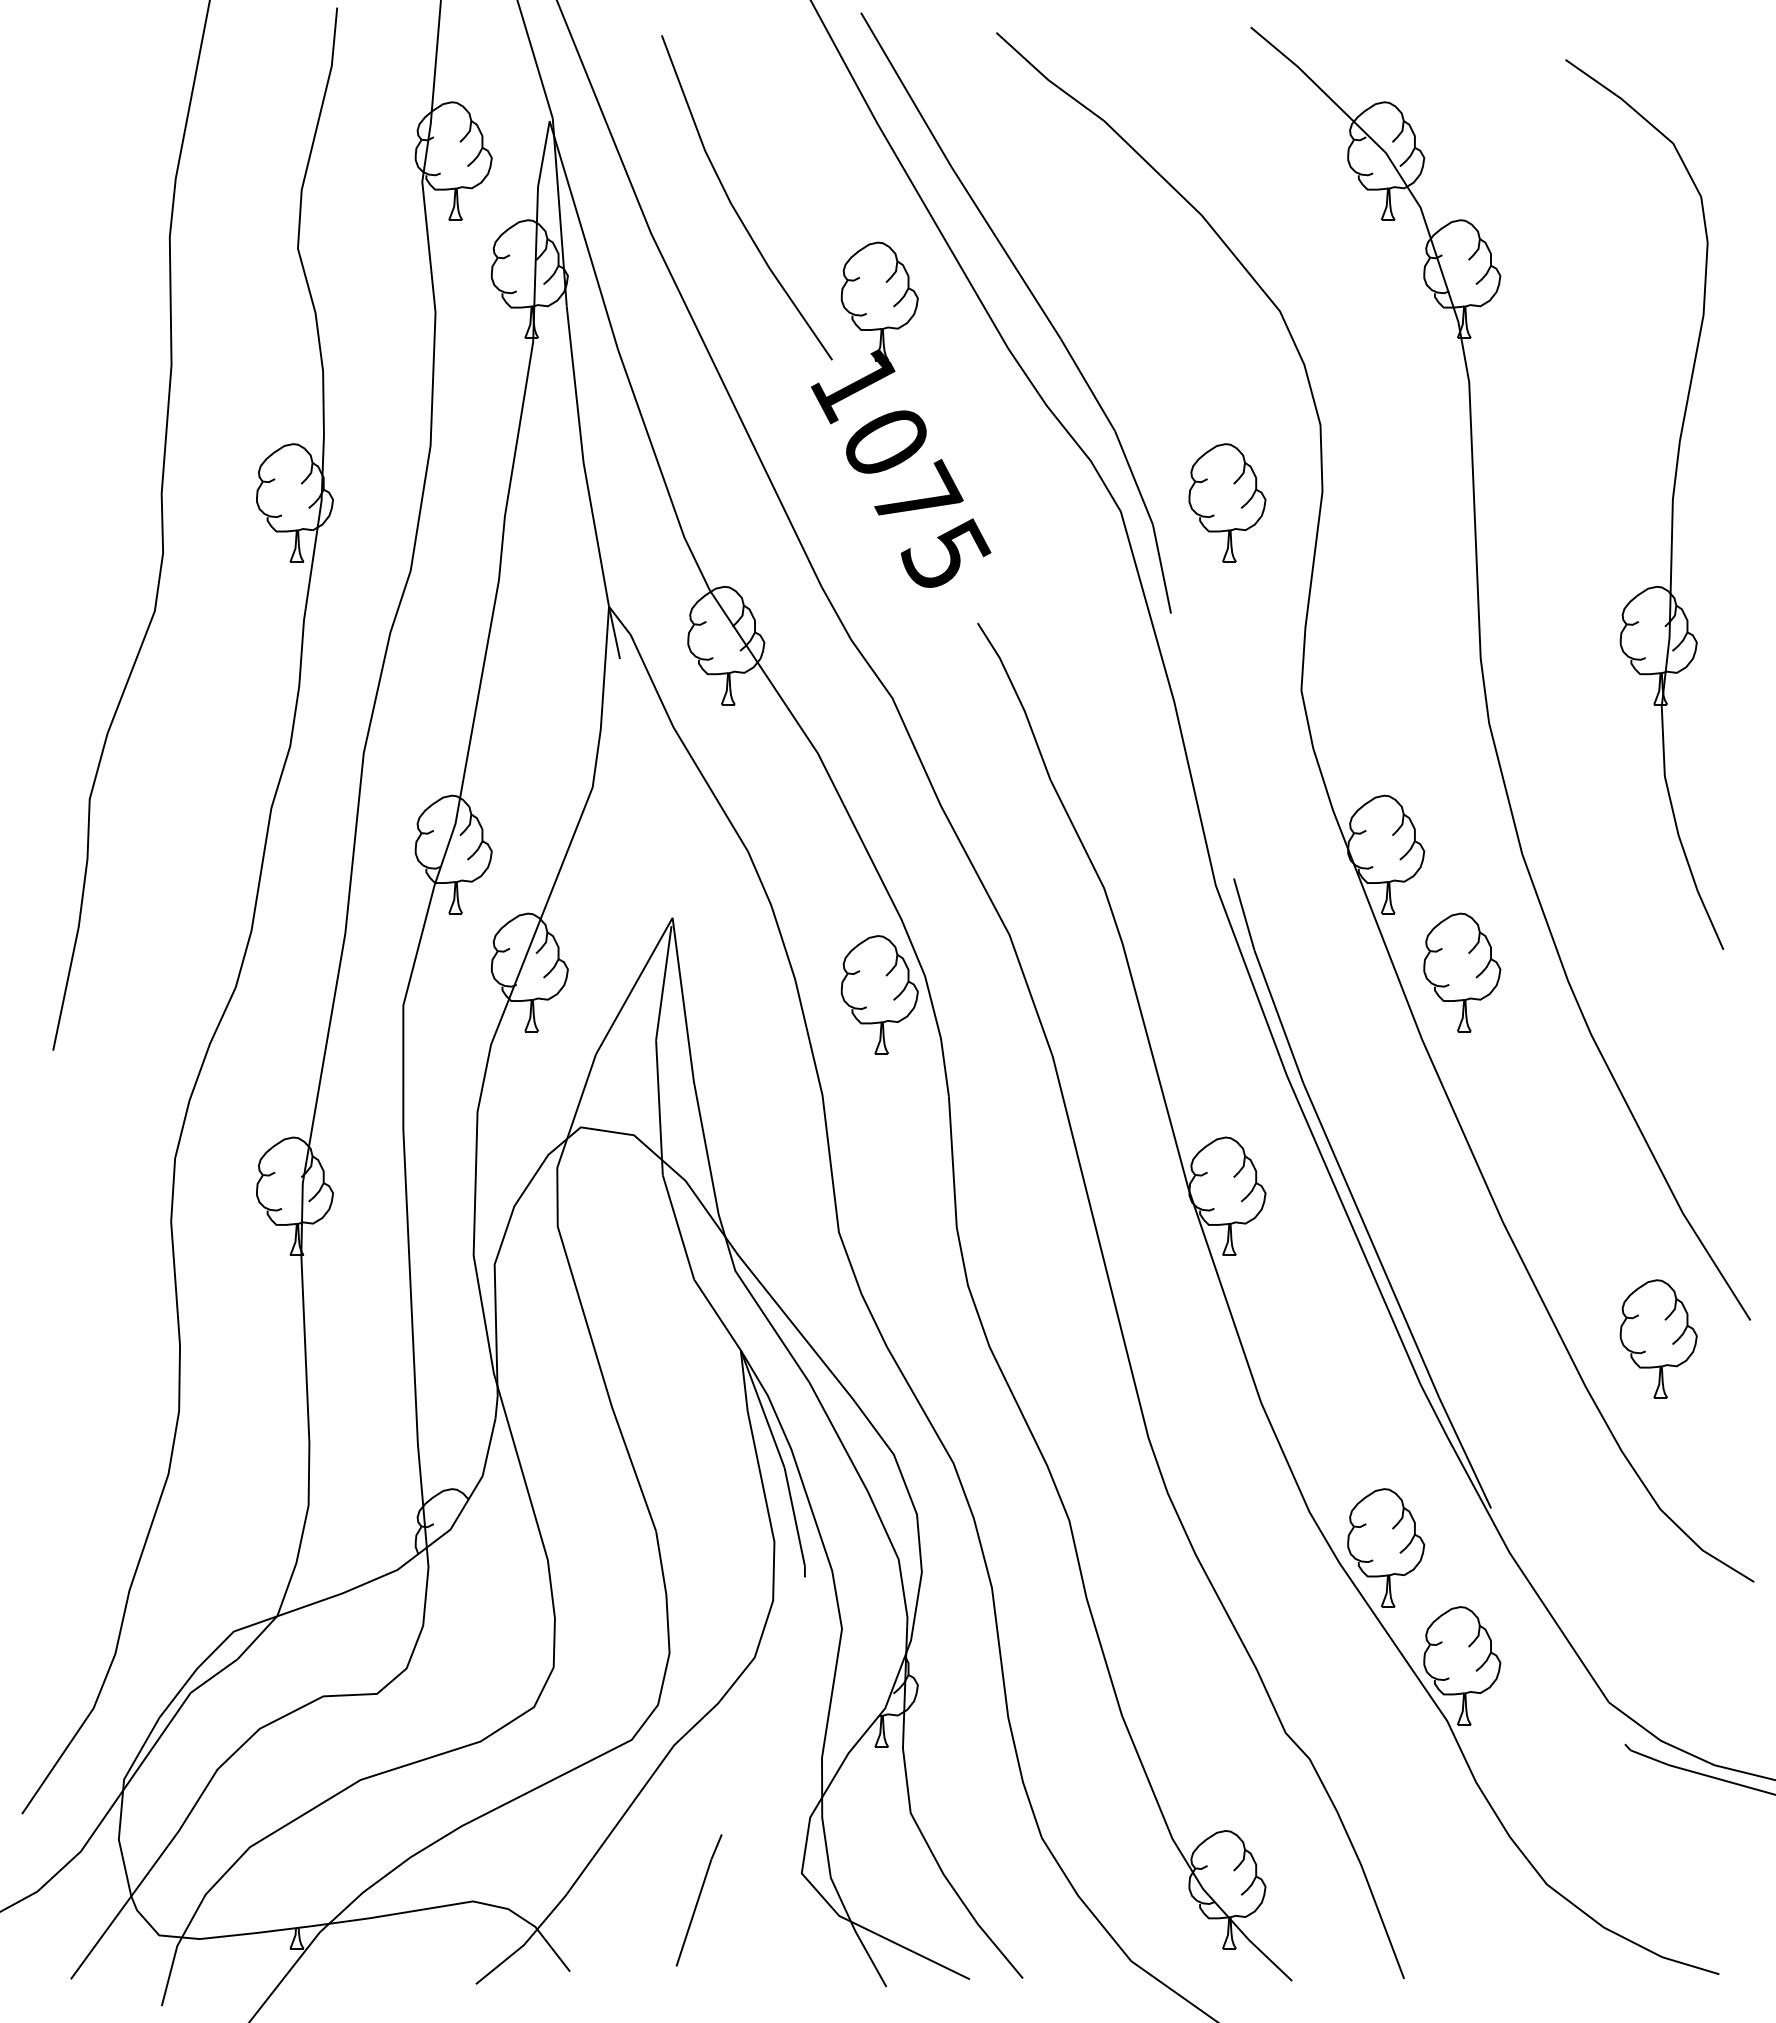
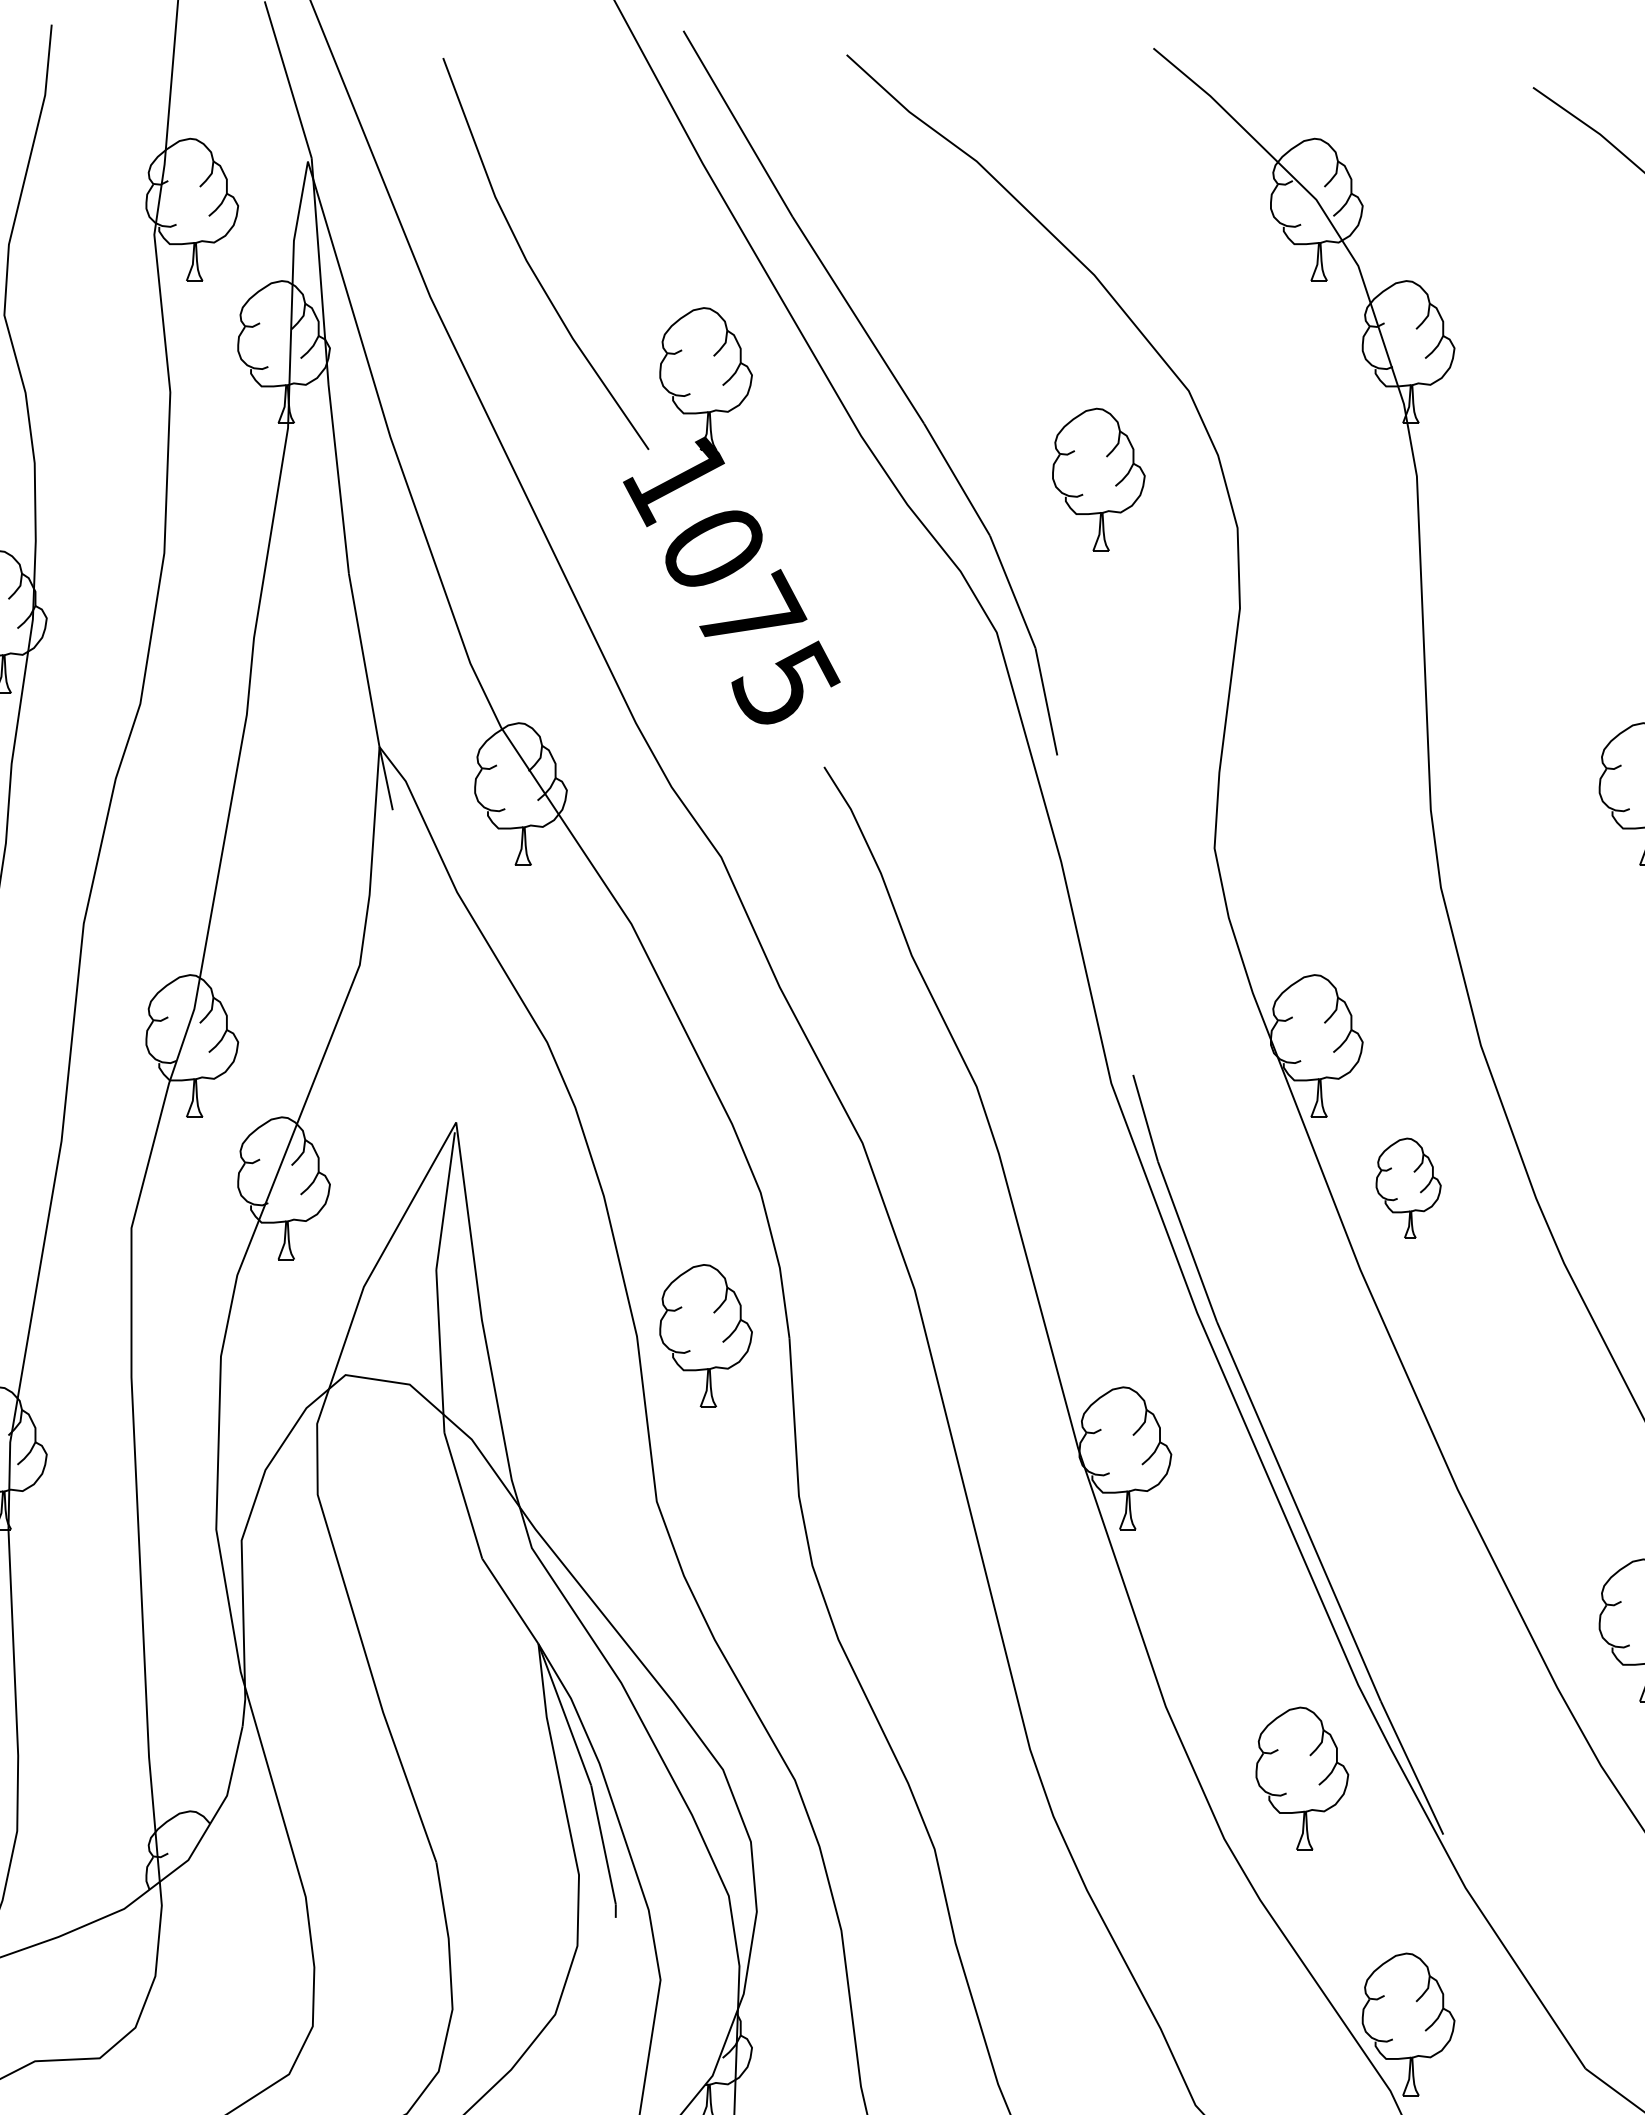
part: (1227, 502) -> (1098, 479), moved
part: (1462, 972) -> (1408, 1188), size x0.7
part: (879, 994) -> (705, 1335), moved
part: (1386, 1547) -> (1302, 1778), moved

